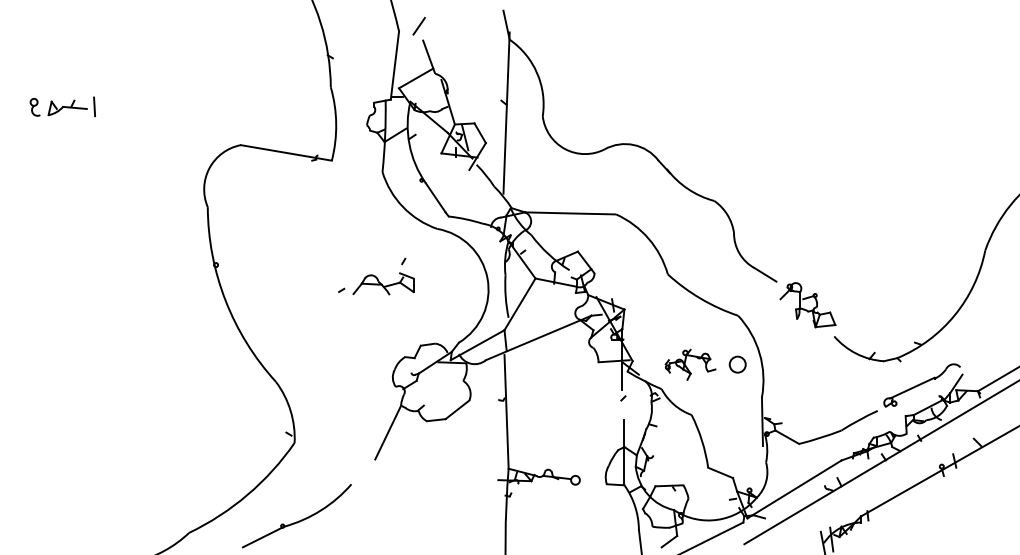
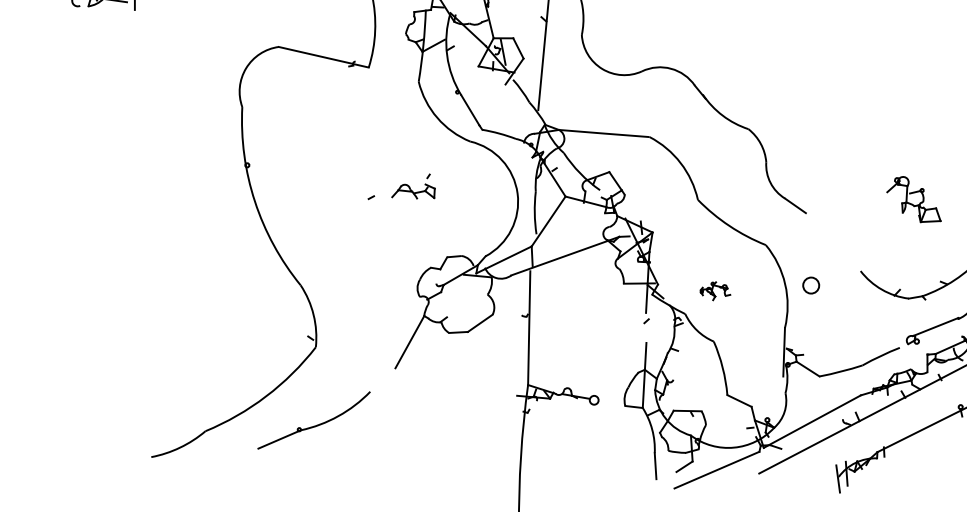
part: (383, 276) -> (413, 186), size x0.7
part: (807, 305) -> (913, 200), moved
part: (690, 364) -> (715, 291), size x0.6
circle: (737, 364) -> (810, 285), moved

